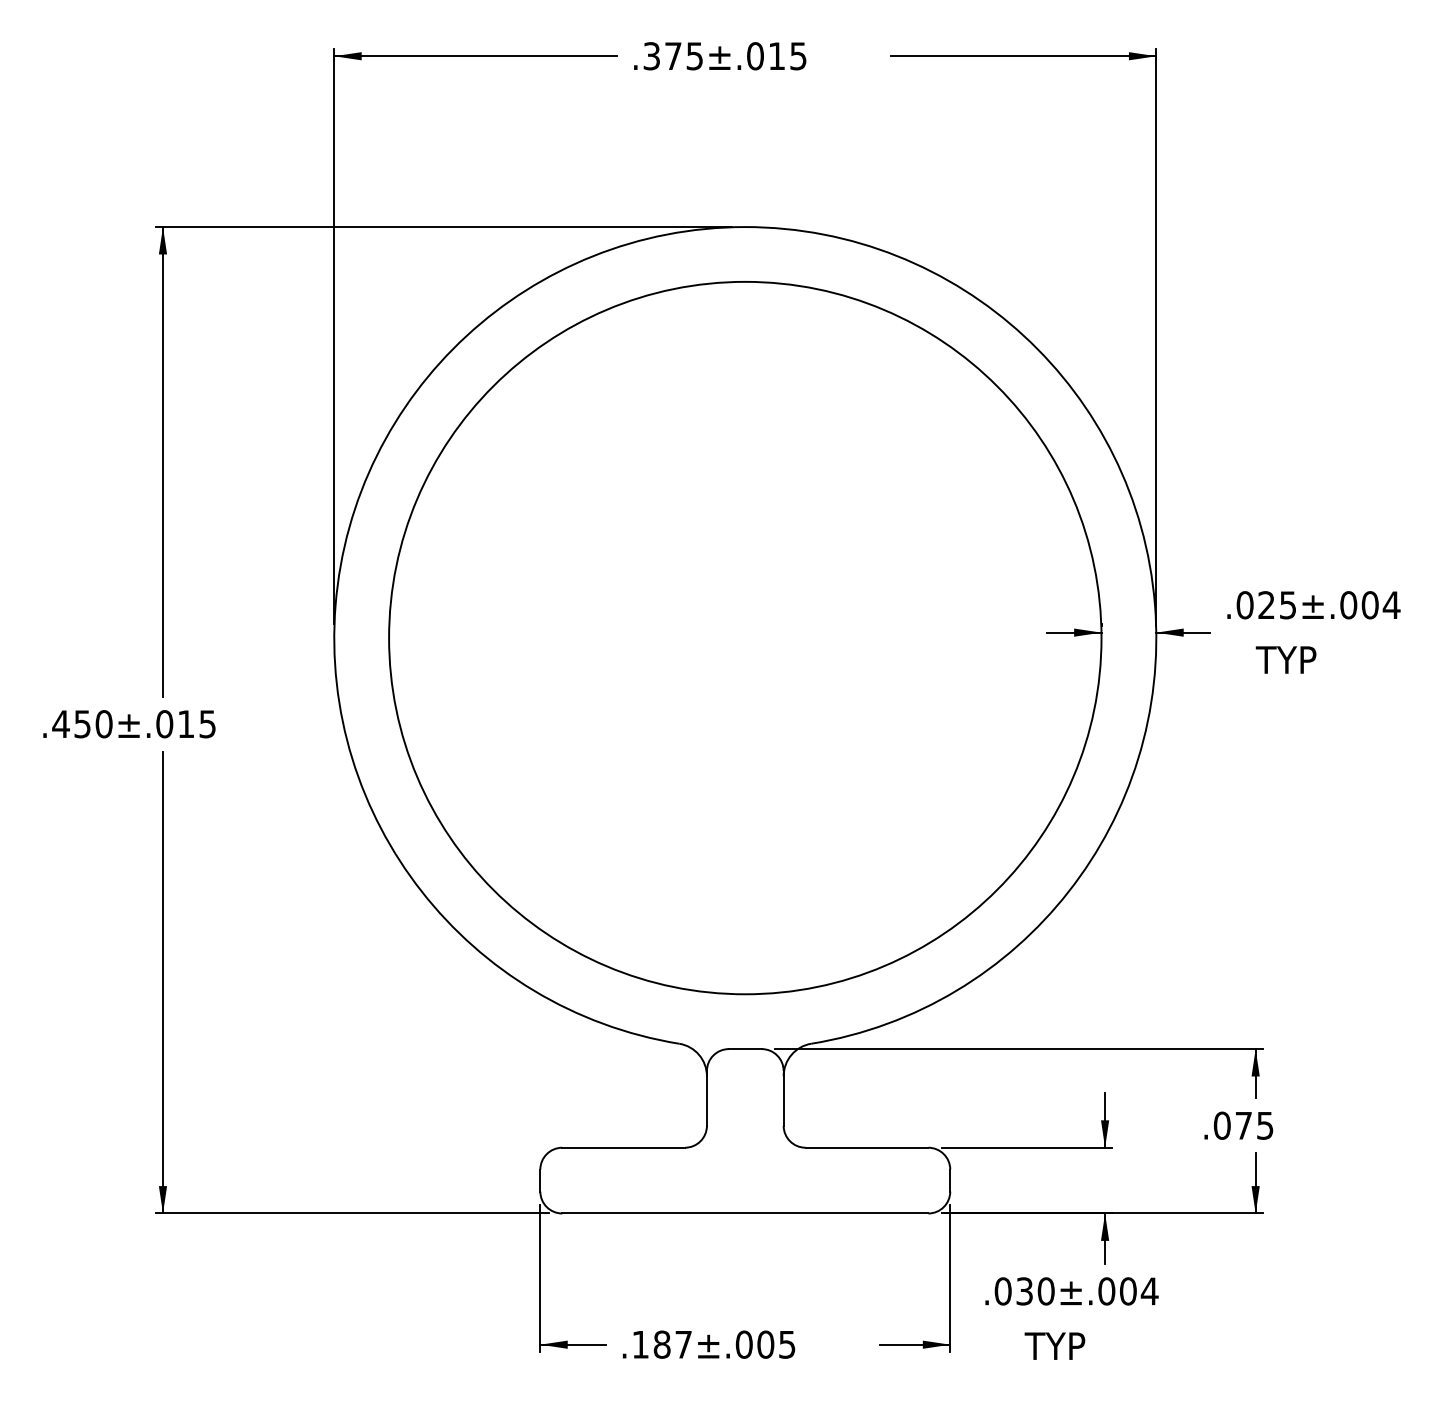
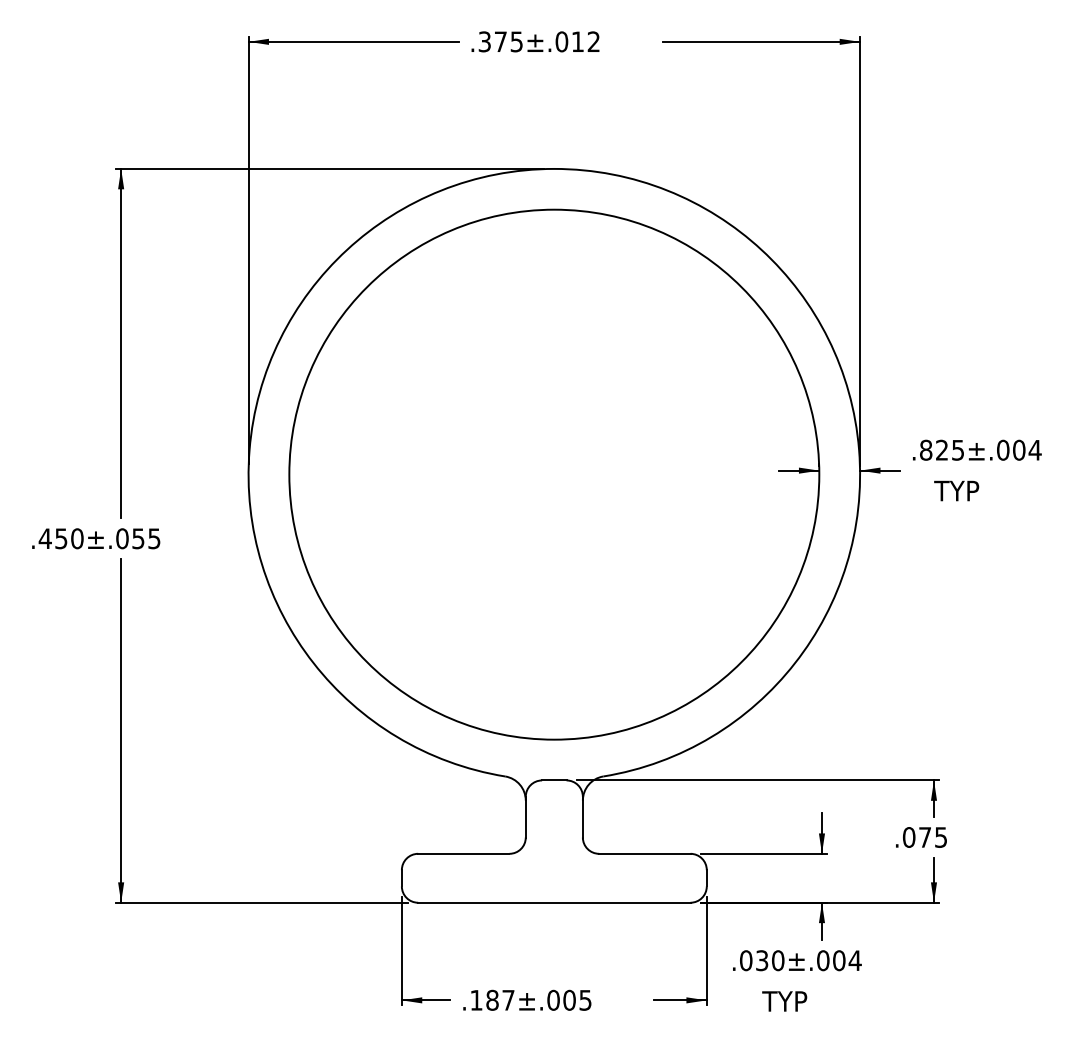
text: (798, 56) -> (593, 42), .375±.015 -> .375±.012
text: (1244, 605) -> (925, 450), .025±.004 -> .825±.004
text: (185, 724) -> (137, 538), .450±.015 -> .450±.055

